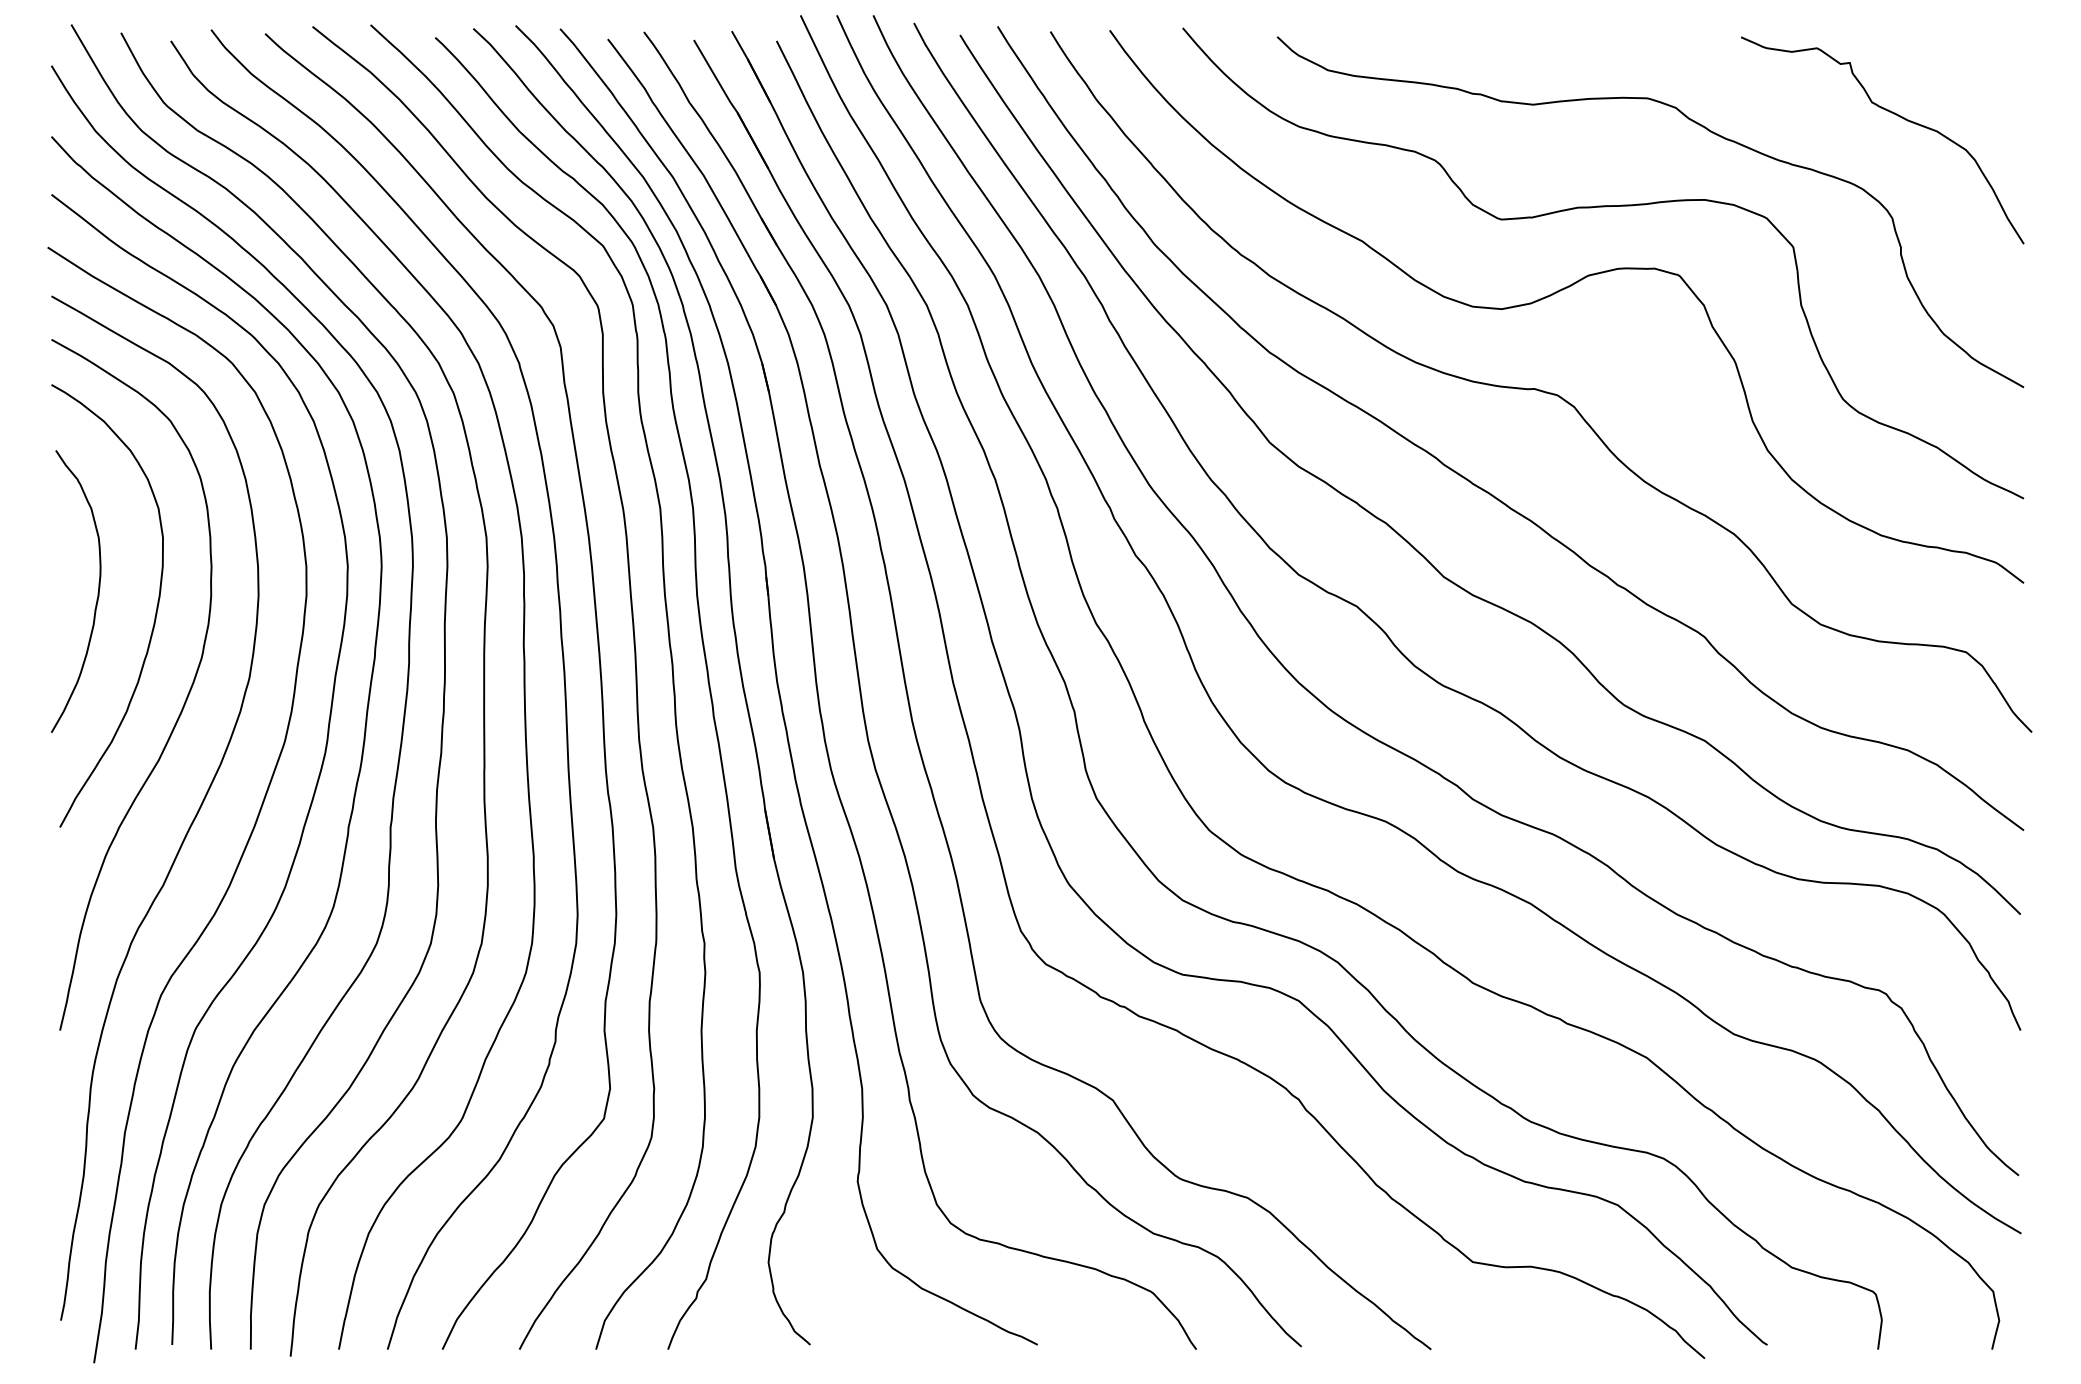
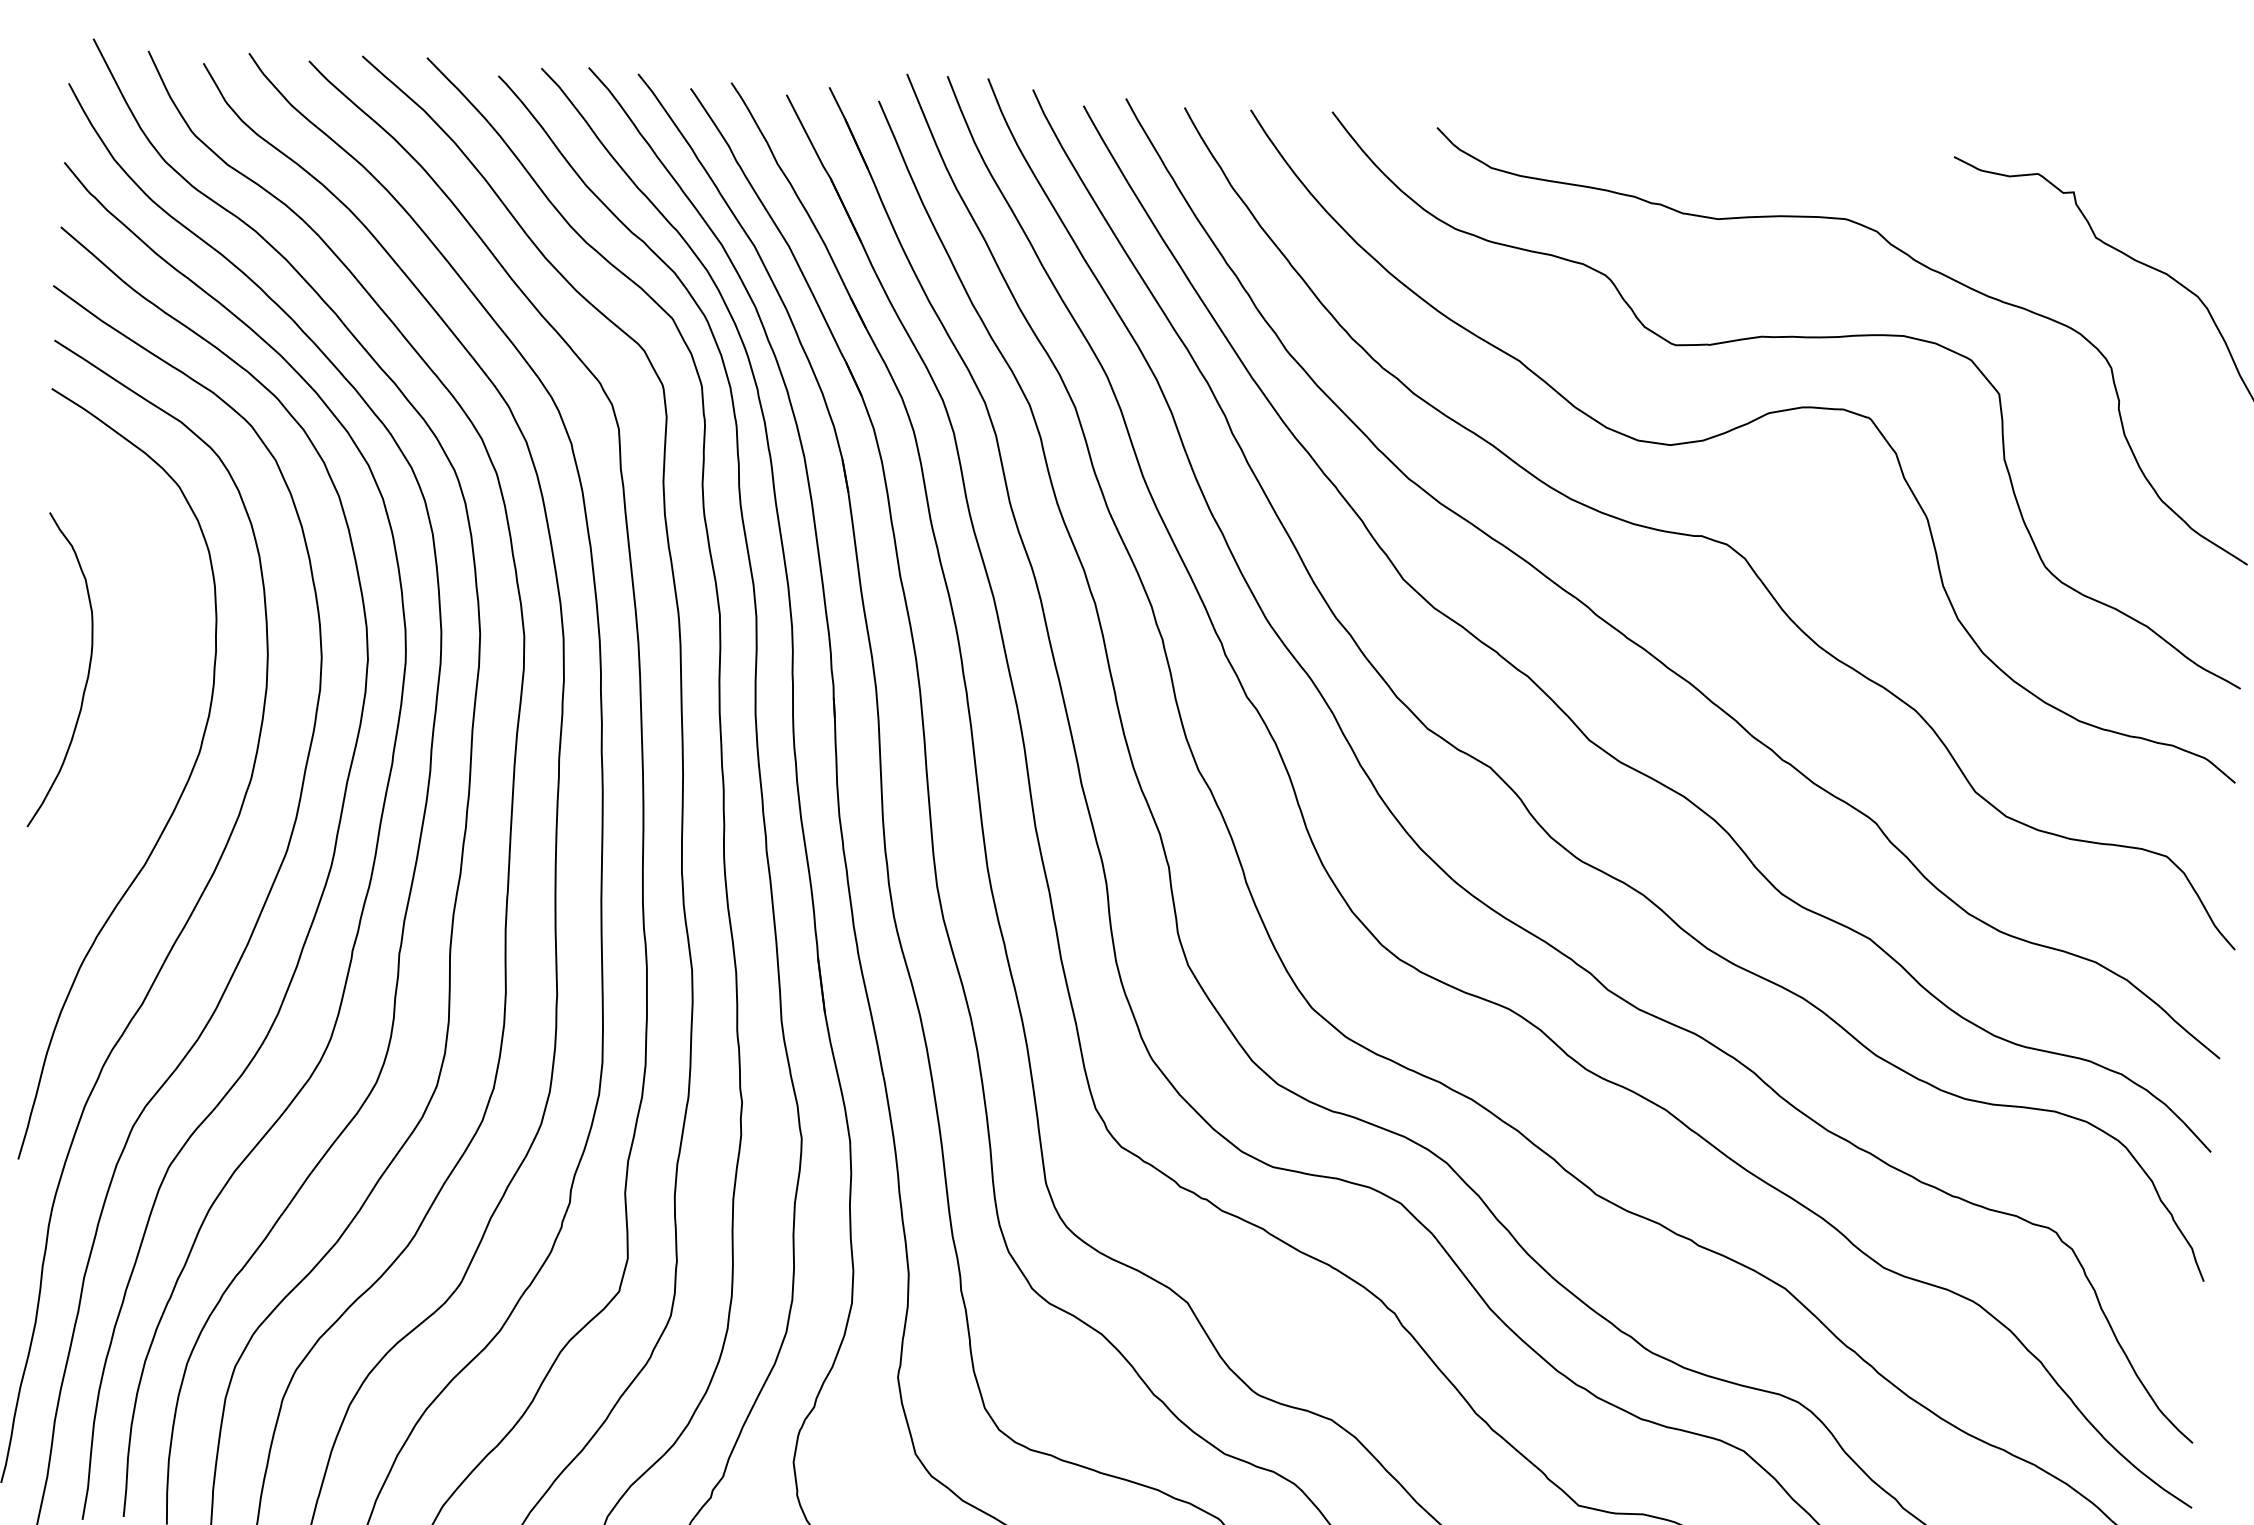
curve: (155, 611) -> (150, 698), removed

